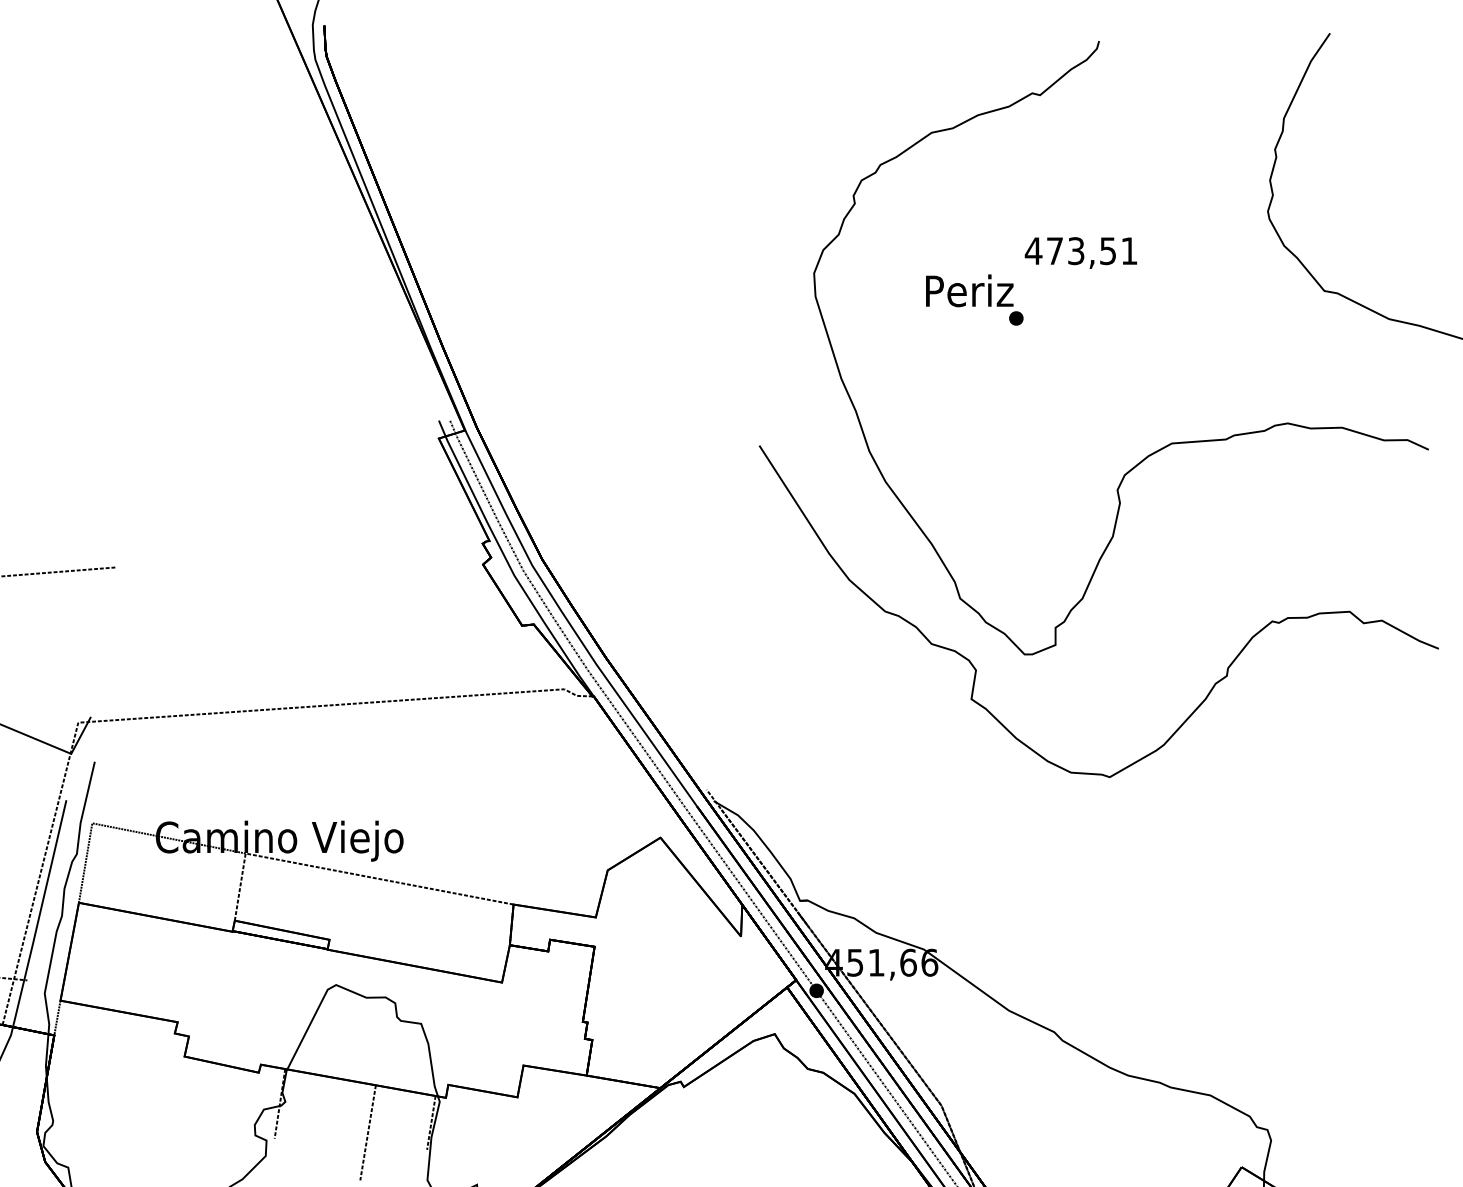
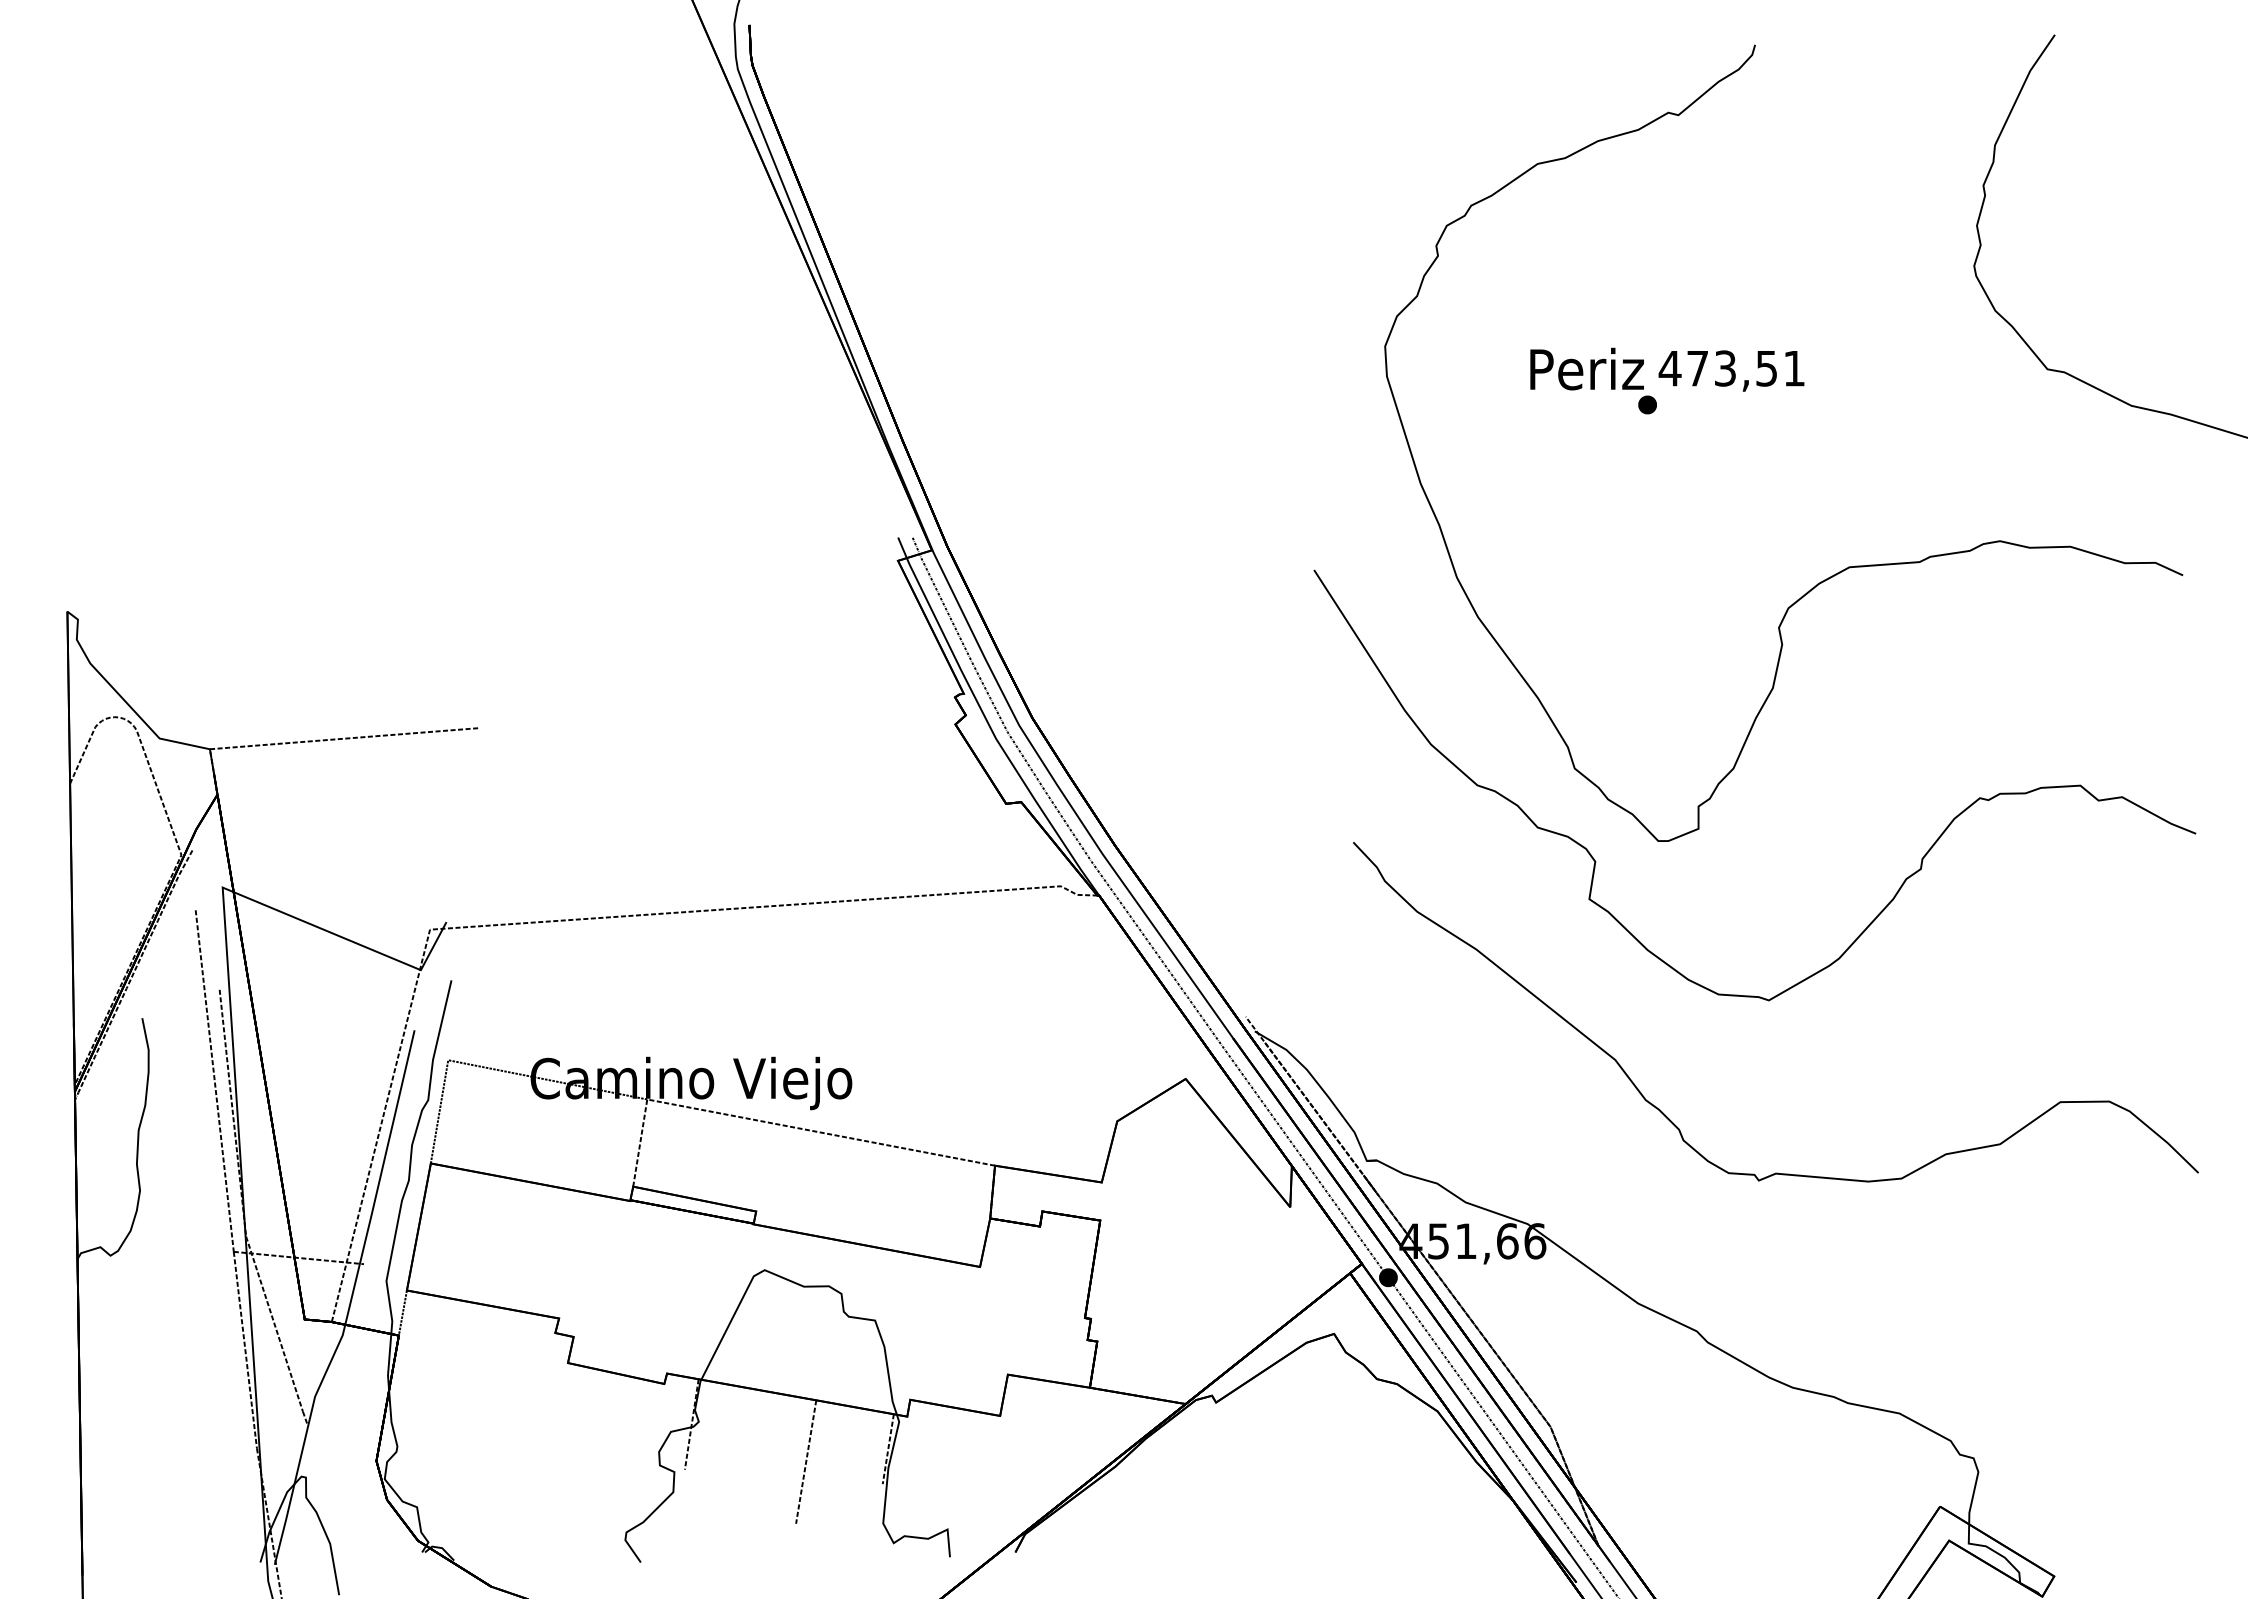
text: (1080, 252) -> (1731, 370), moved
curve: (1033, 868) -> (1669, 1118), added

